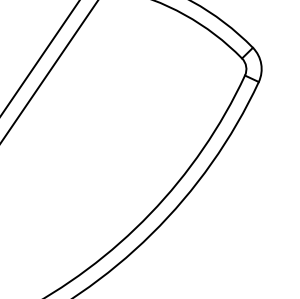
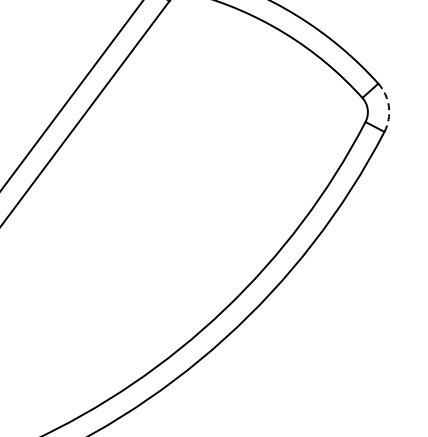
arc: (260, 63) -> (388, 106), solid -> dashed

